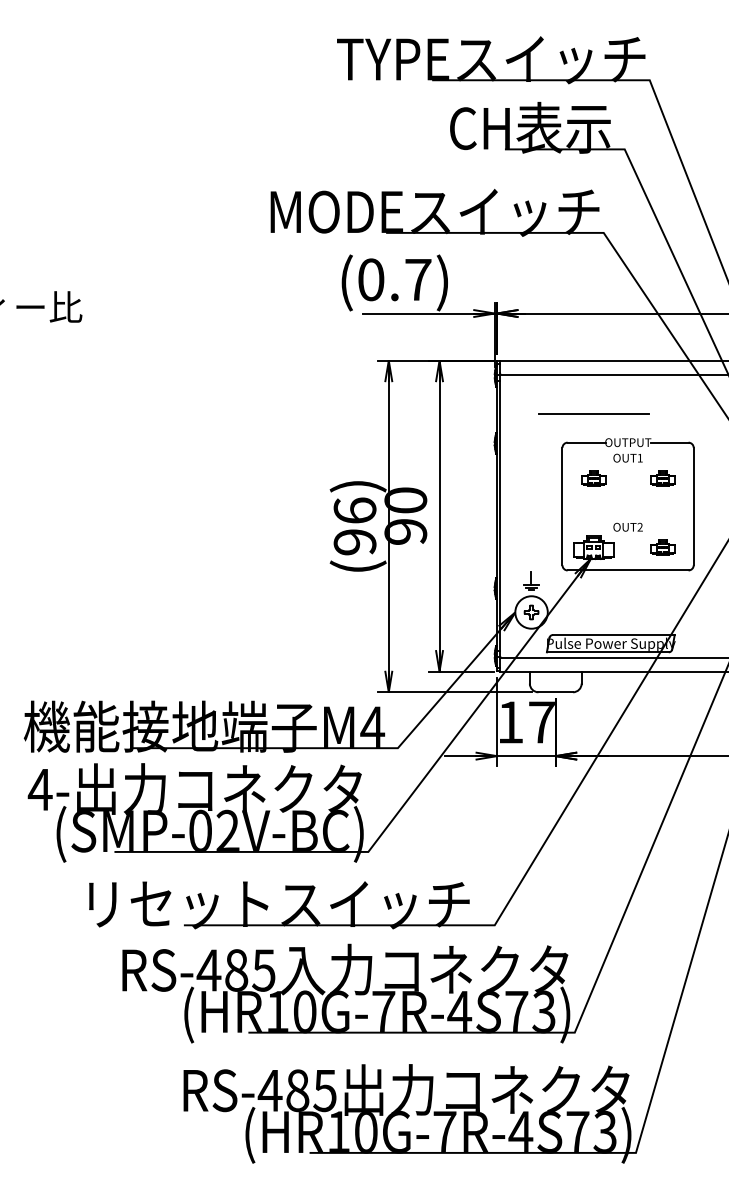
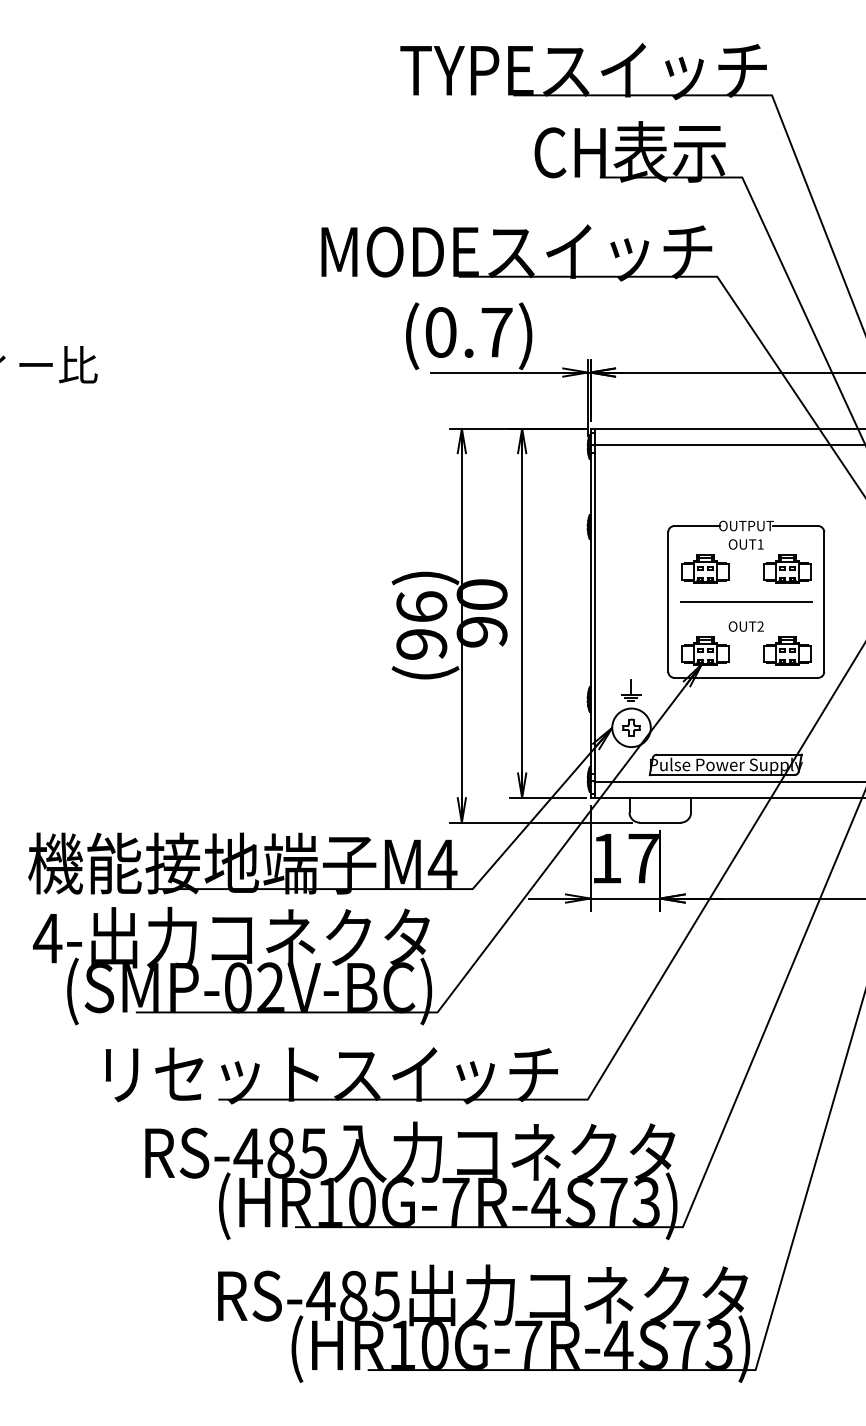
line: (593, 413) -> (745, 601), moved
part: (593, 478) -> (705, 568), size x1.67
part: (662, 478) -> (787, 568), size x1.67
part: (662, 547) -> (787, 650), size x1.67

